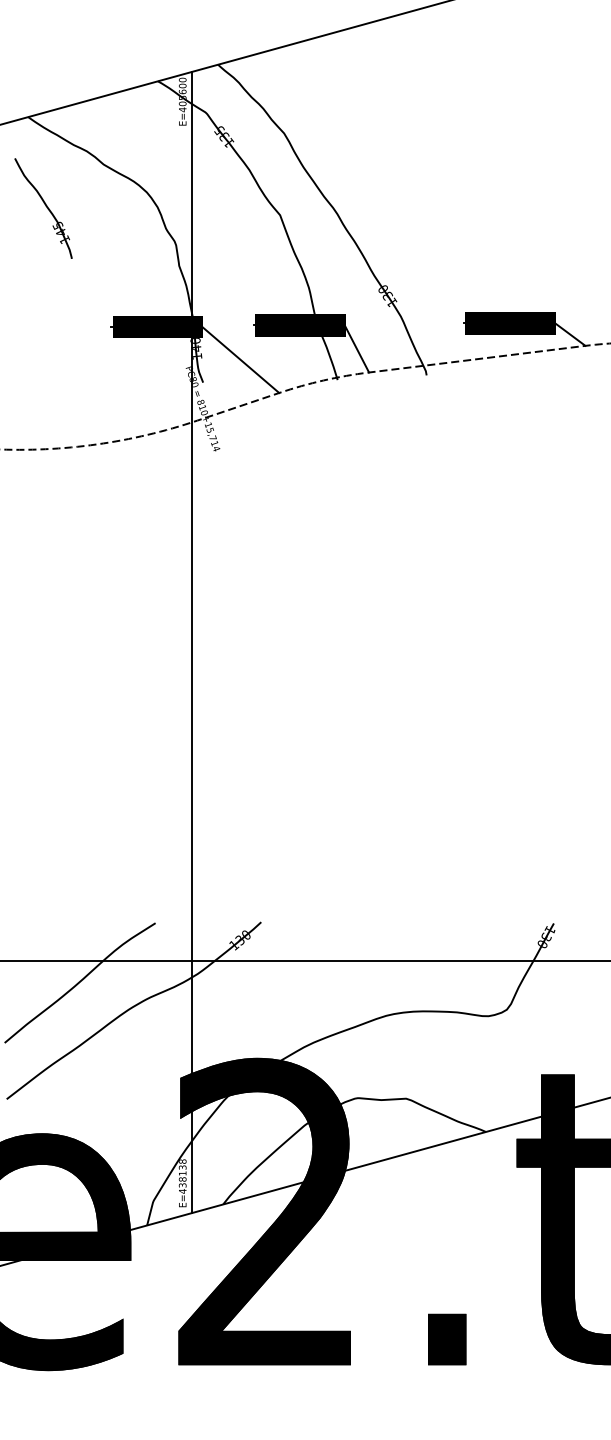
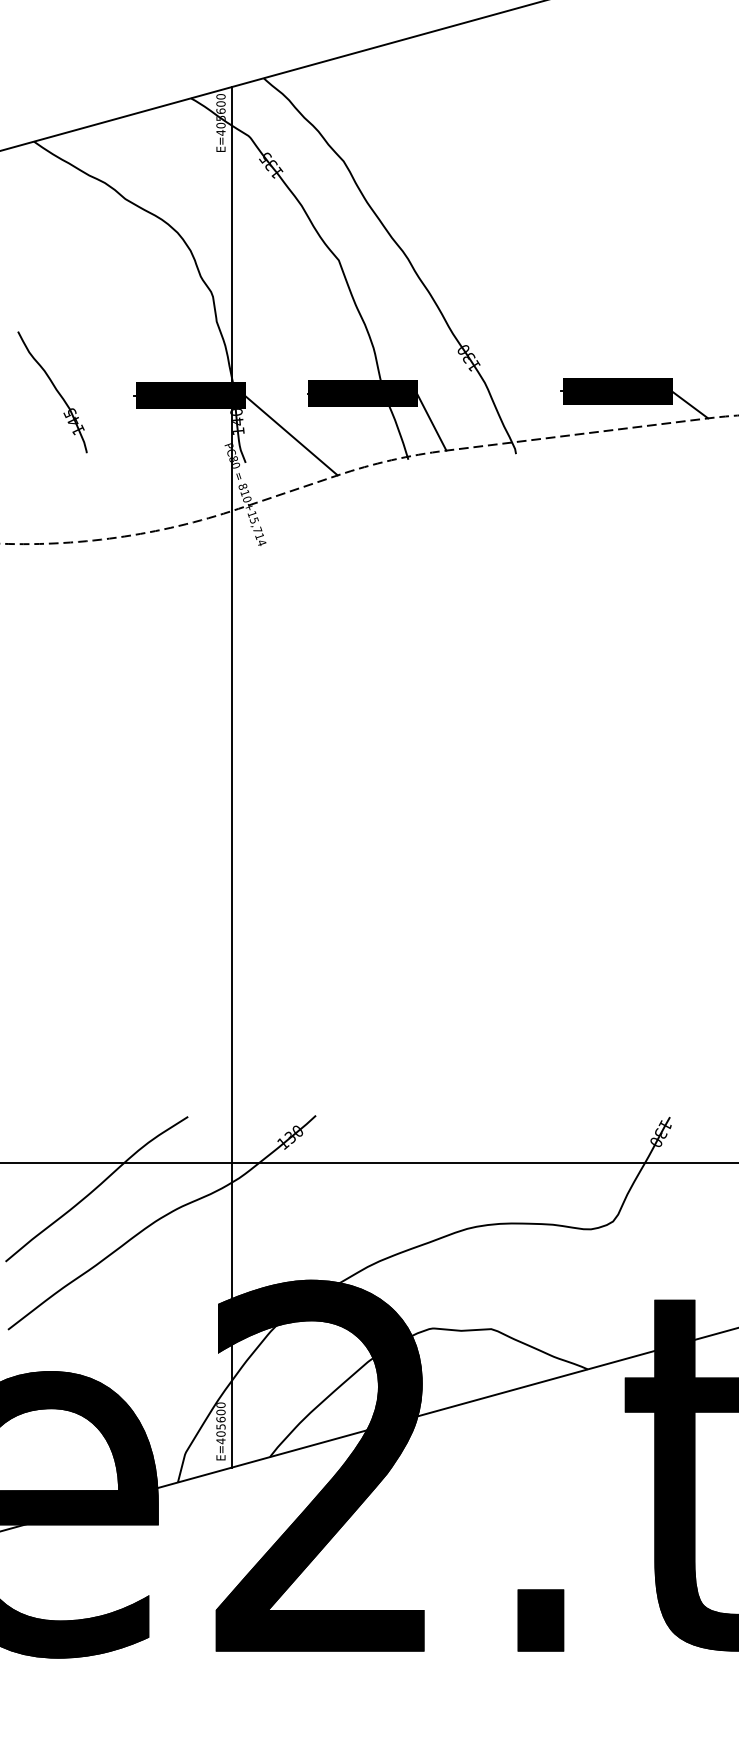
part: (43, 208) -> (52, 392), moved
text: (182, 1173) -> (220, 1419), E=438138 -> E=405600

